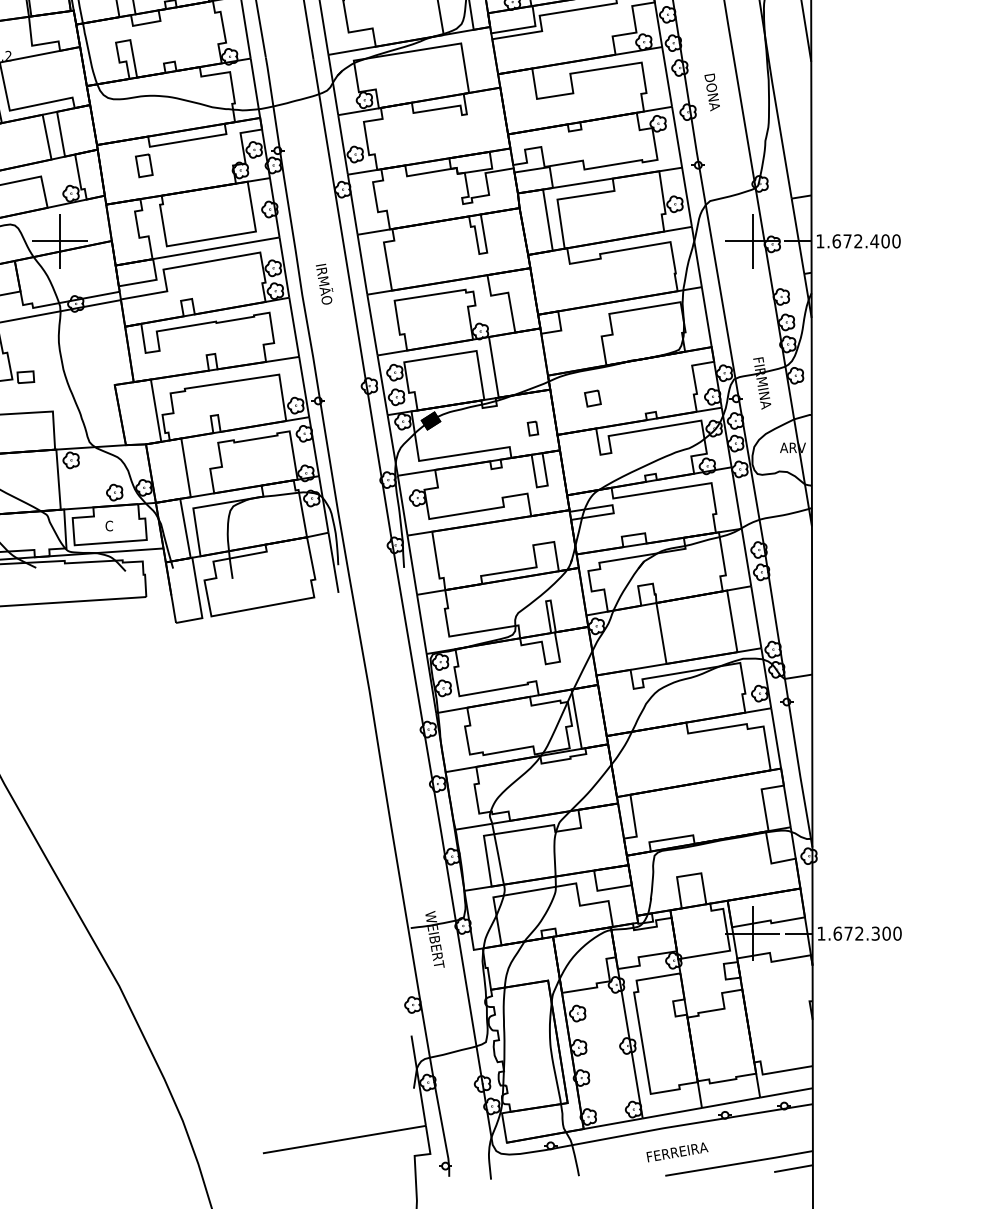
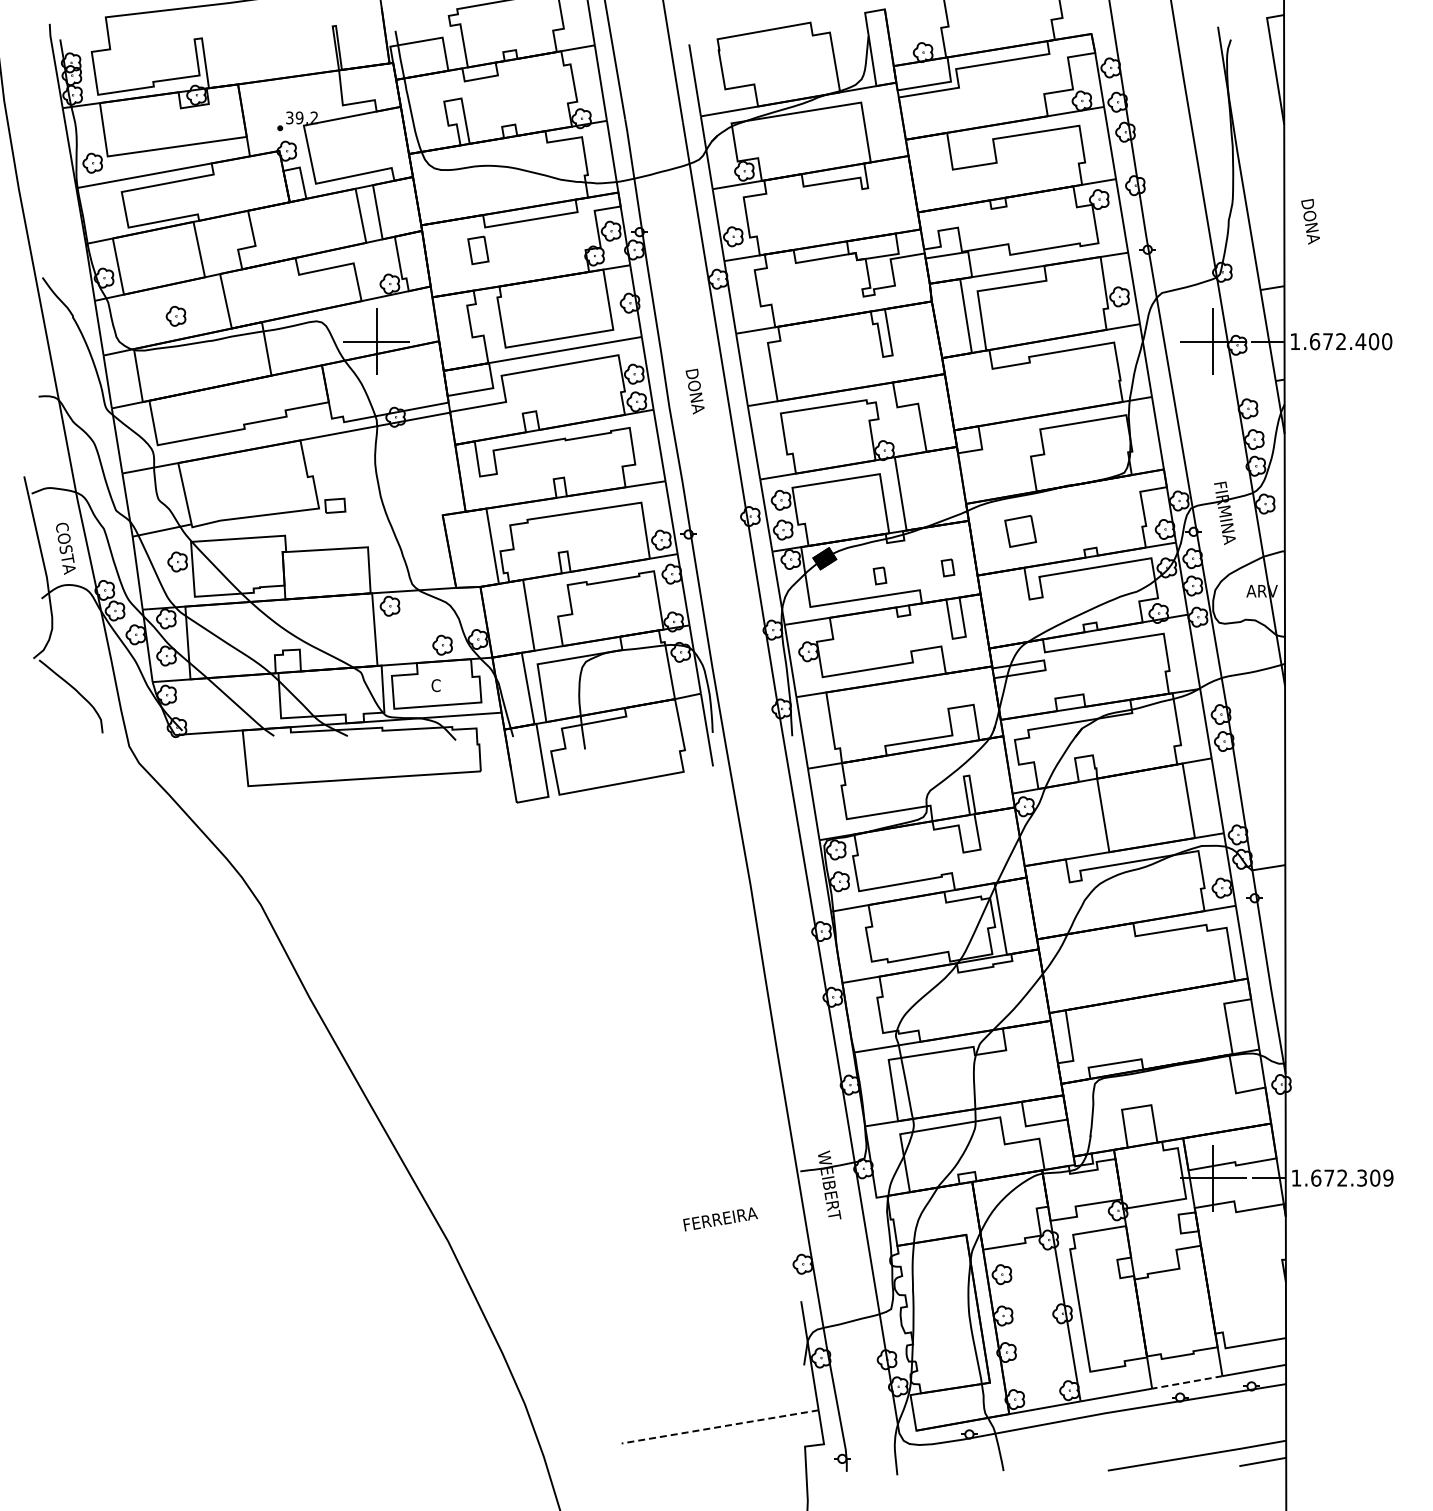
text: (712, 92) -> (1310, 221), moved
text: (324, 285) -> (696, 394), IRMÃO -> DONA
part: (592, 398) -> (1019, 531), size x1.6
part: (476, 434) -> (879, 575), added
text: (897, 933) -> (1388, 1177), 1.672.300 -> 1.672.309
line: (731, 1102) -> (1187, 1382), solid -> dashed
line: (343, 1140) -> (719, 1427), solid -> dashed
text: (677, 1152) -> (720, 1219), moved

